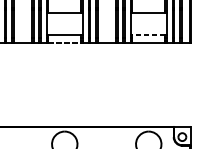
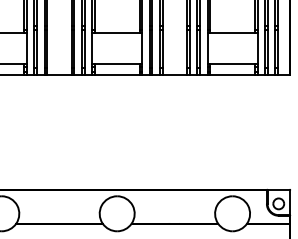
line: (148, 34) -> (232, 63), dashed -> solid
line: (64, 42) -> (117, 74), dashed -> solid

